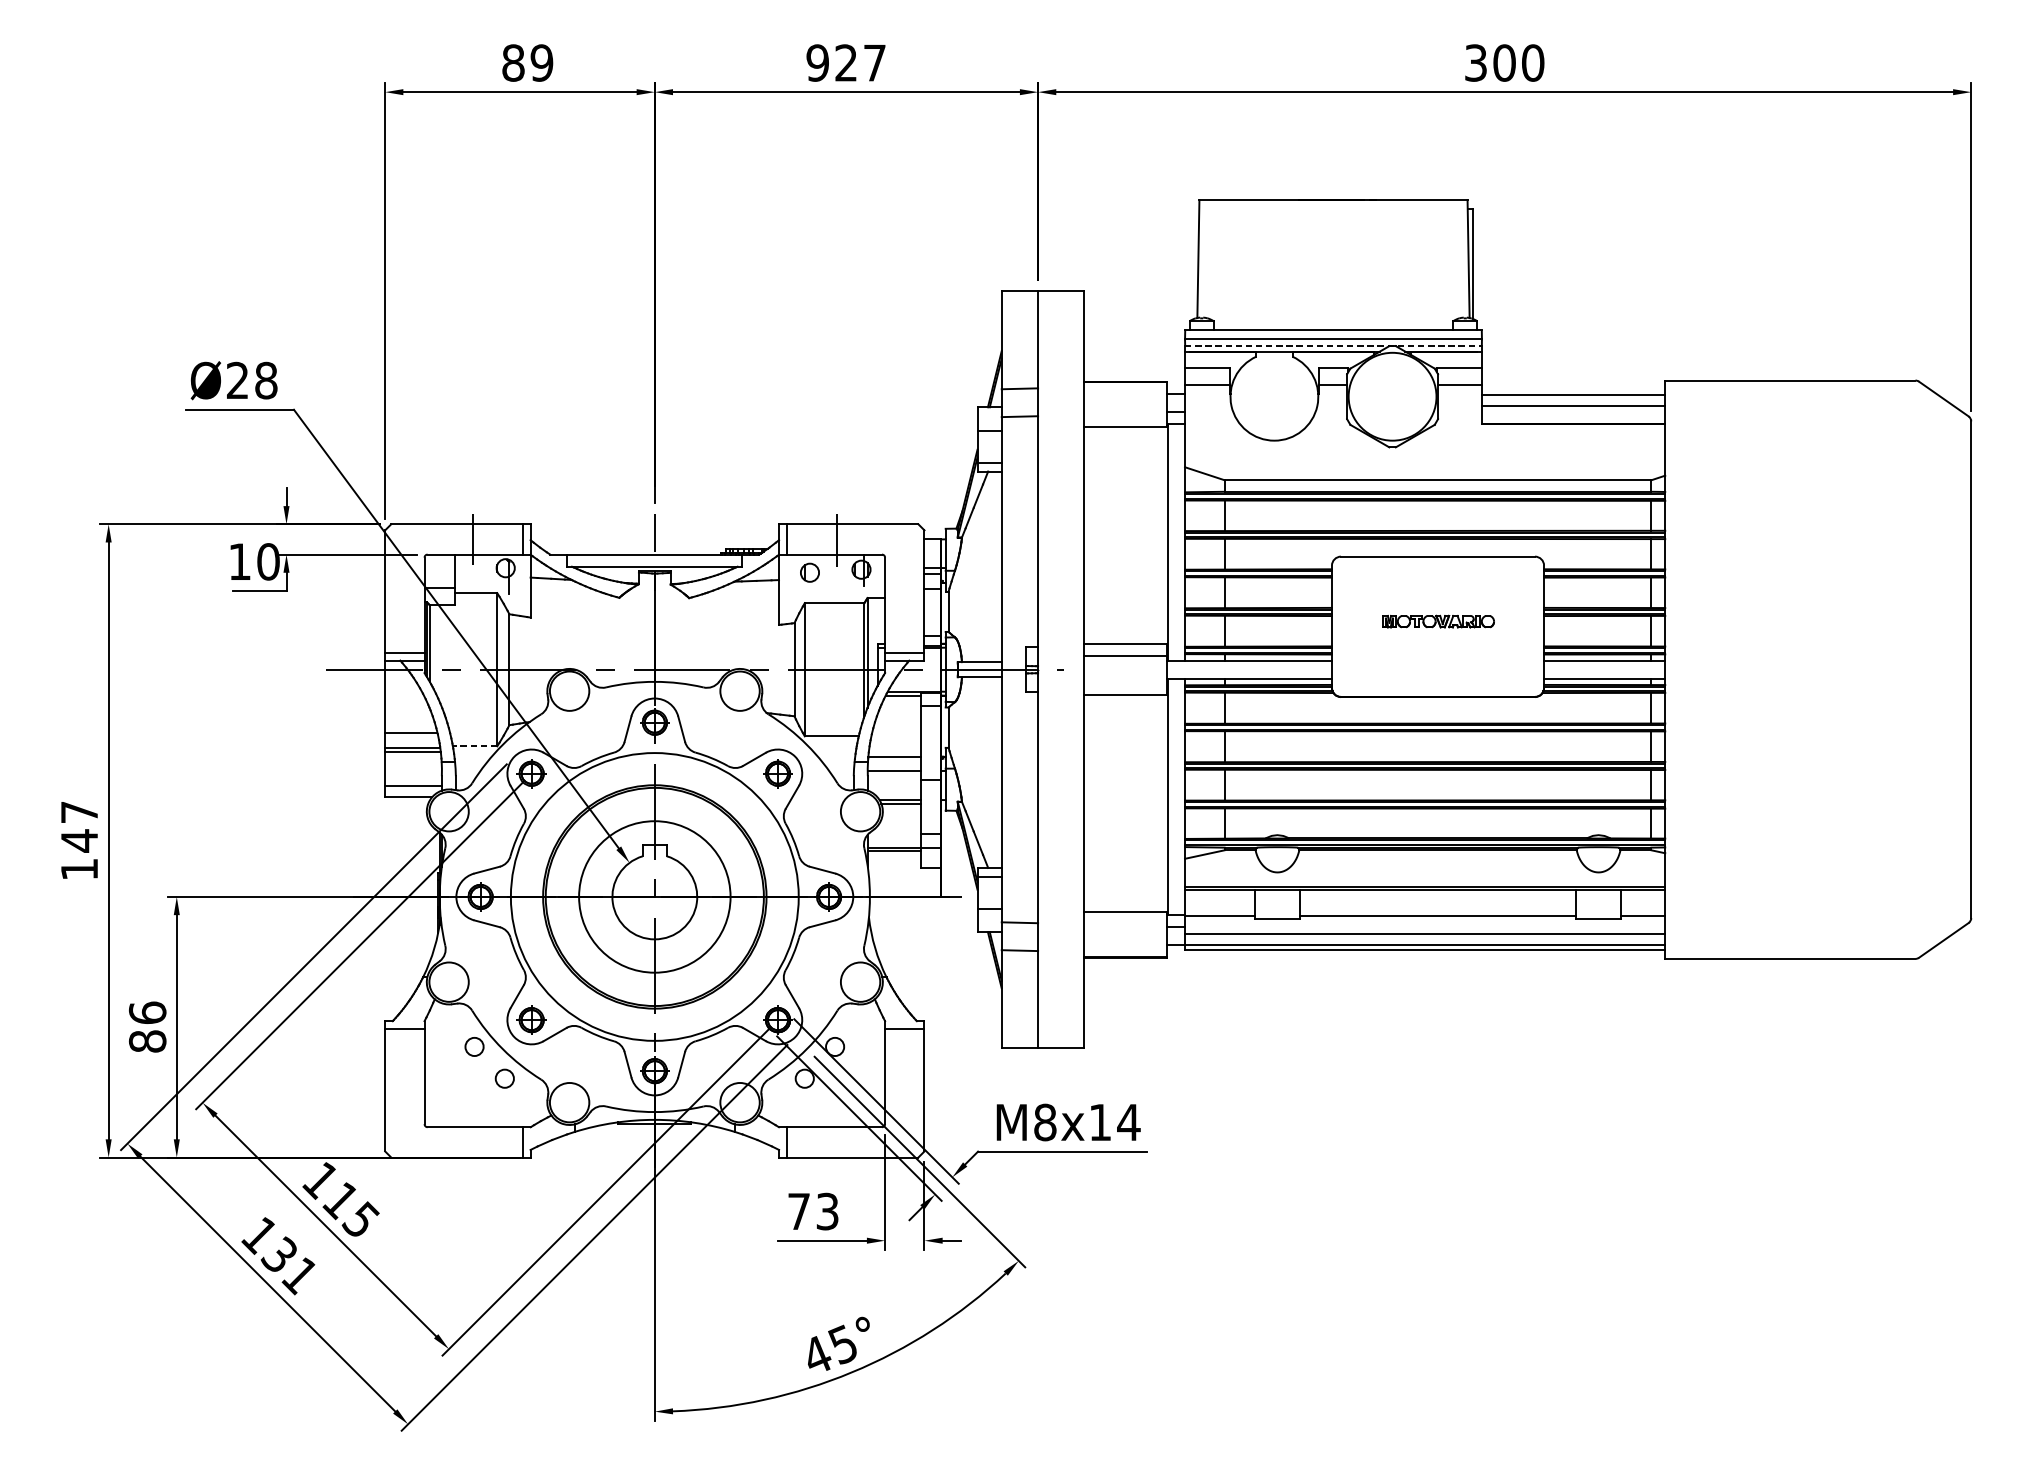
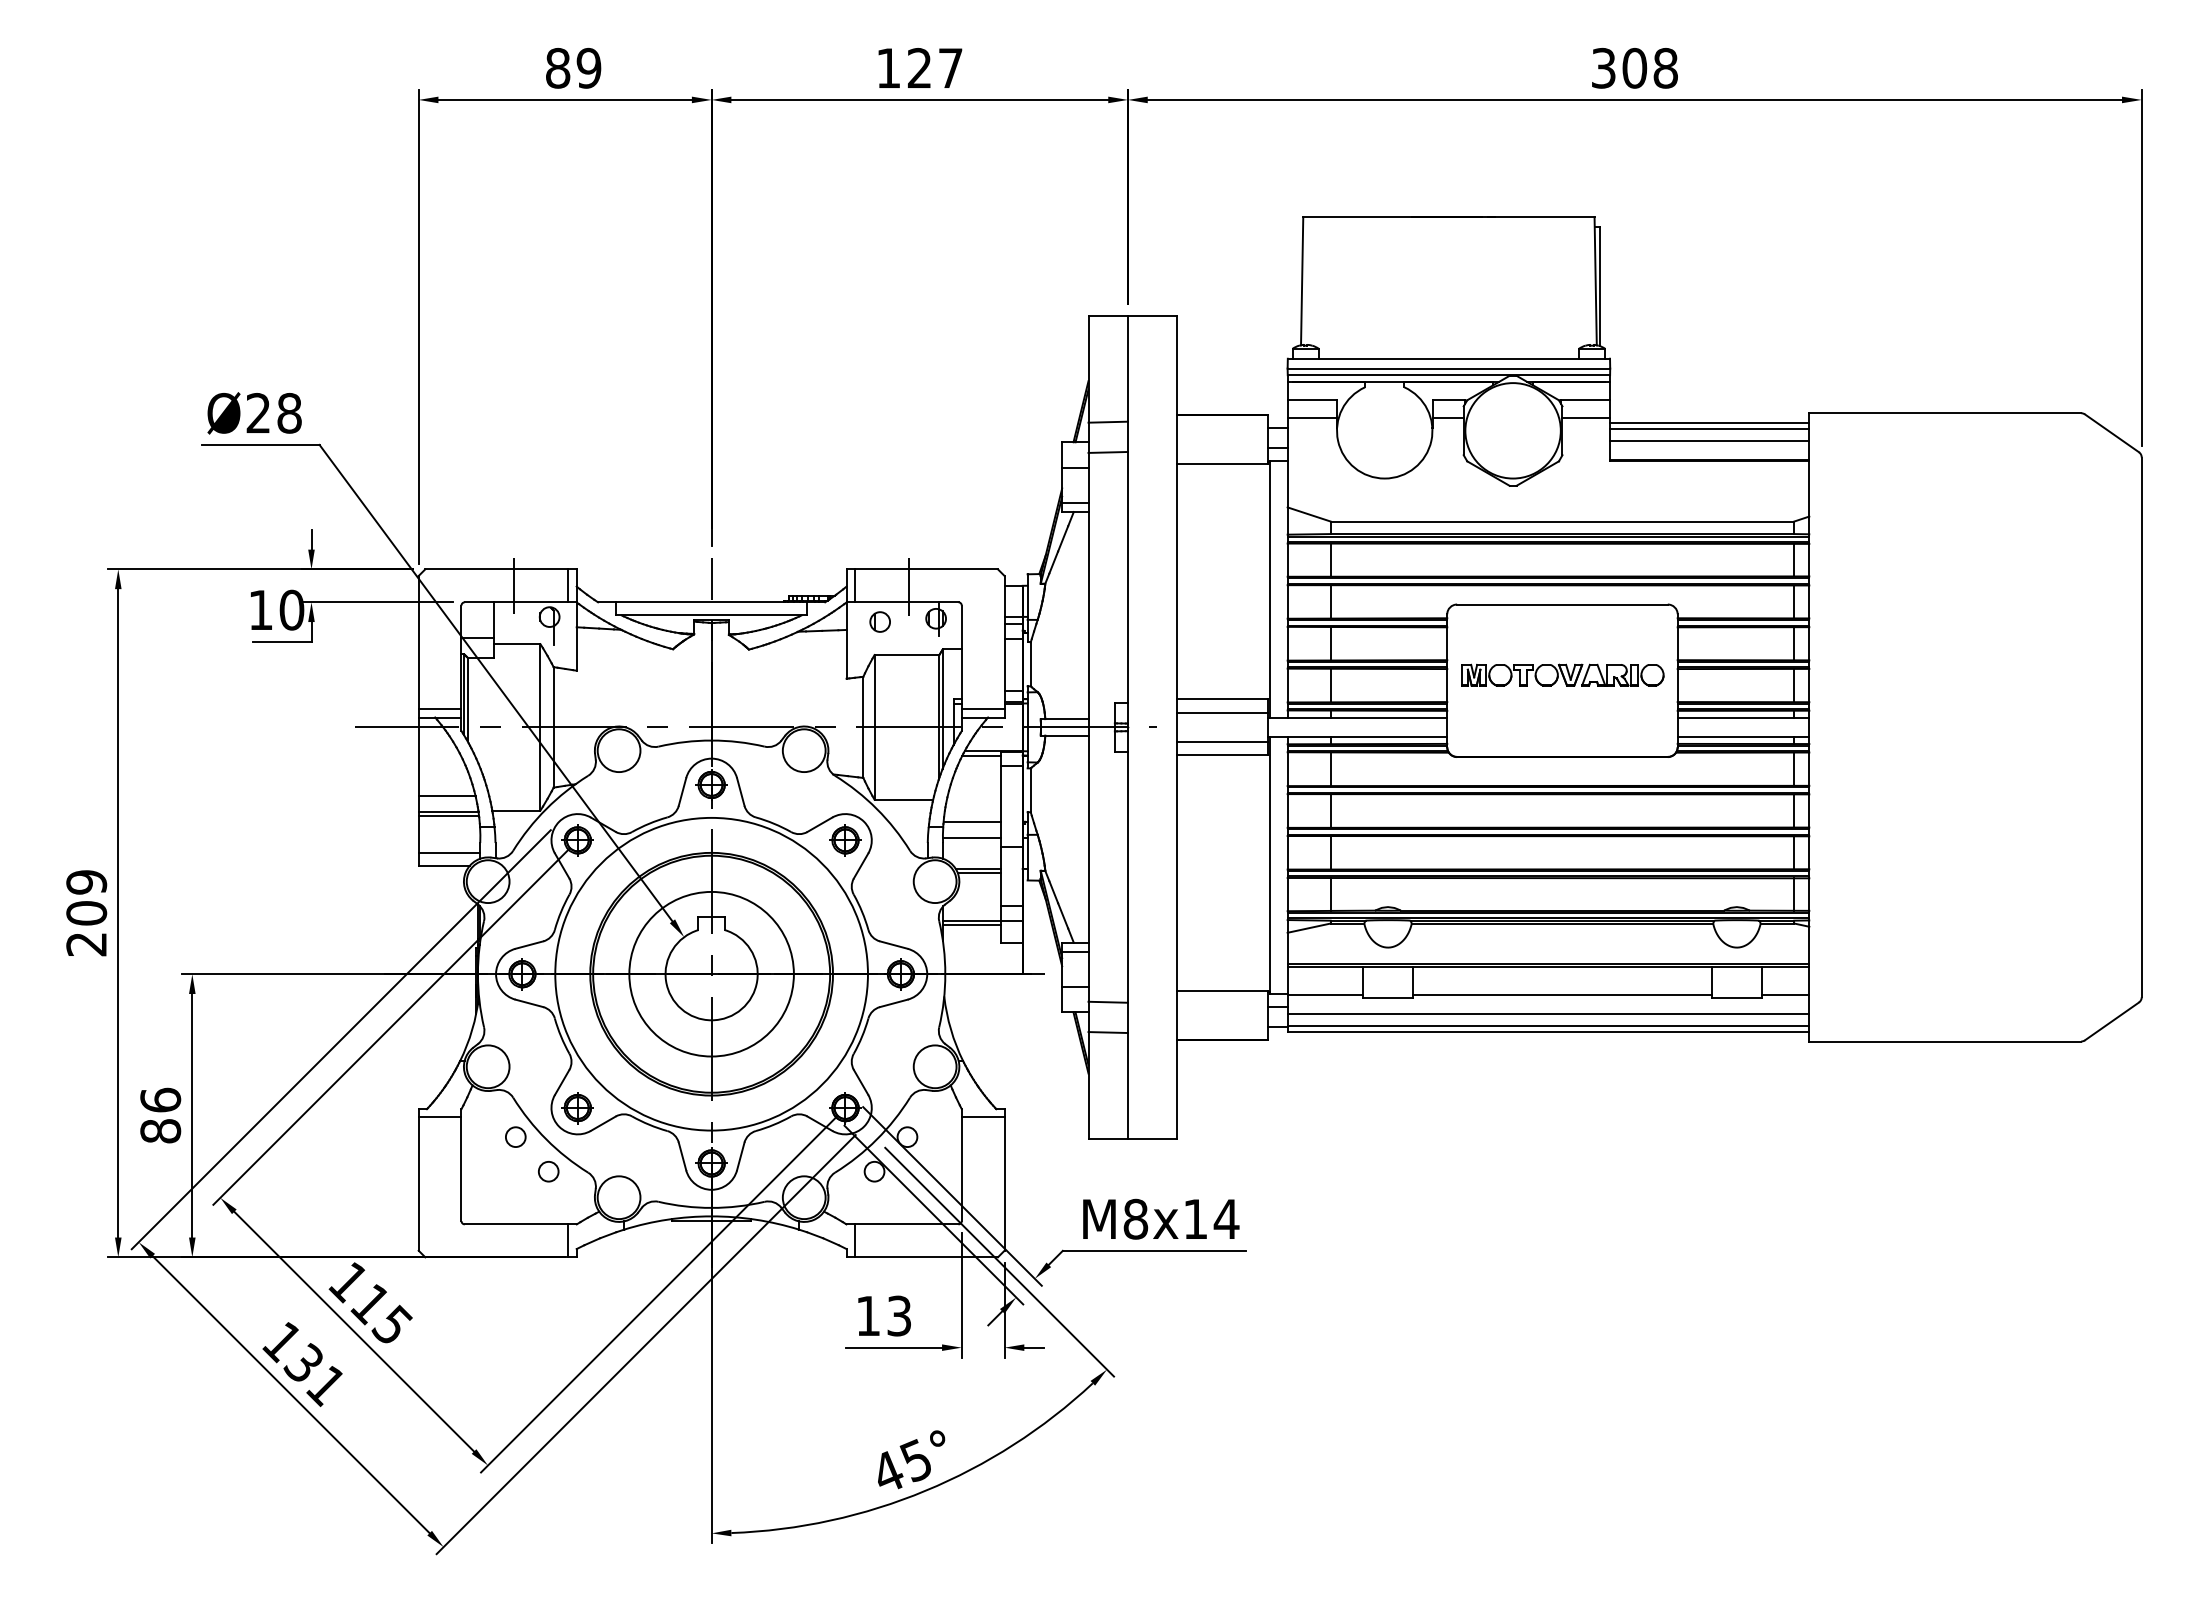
text: (817, 62) -> (888, 67), 927 -> 127
text: (1532, 63) -> (1665, 68), 300 -> 308
line: (1334, 345) -> (1449, 375), dashed -> solid
line: (1573, 389) -> (1709, 422), added
part: (1438, 621) -> (1562, 674), size x1.67
line: (1125, 683) -> (1222, 742), added
line: (474, 746) -> (515, 810), dashed -> solid
text: (79, 841) -> (86, 913), 147 -> 209
text: (799, 1211) -> (868, 1315), 73 -> 13

